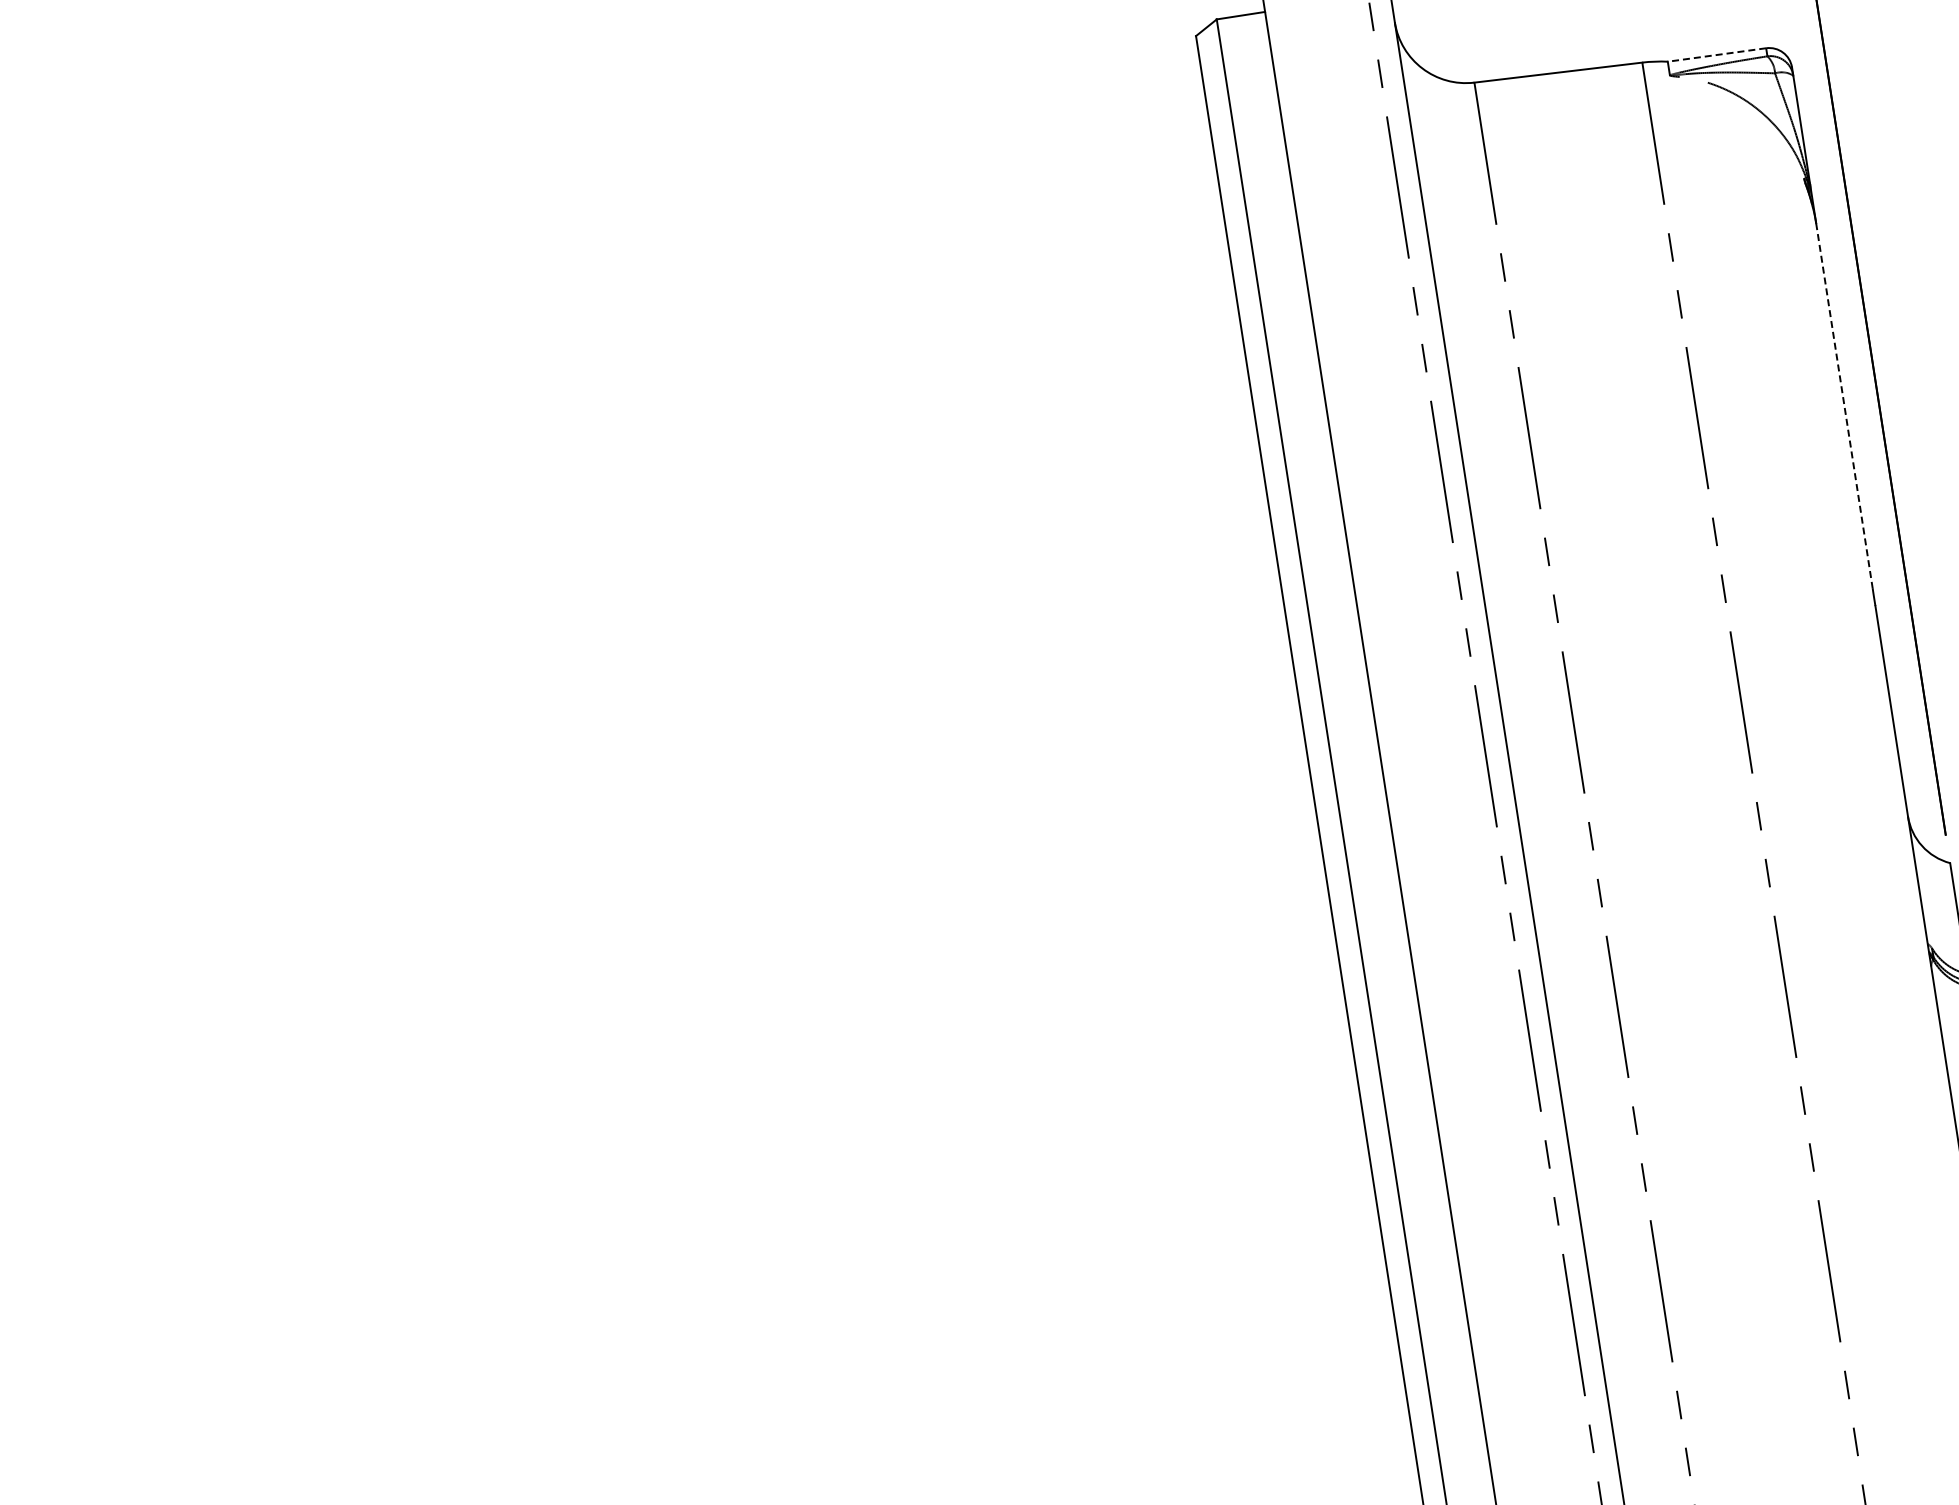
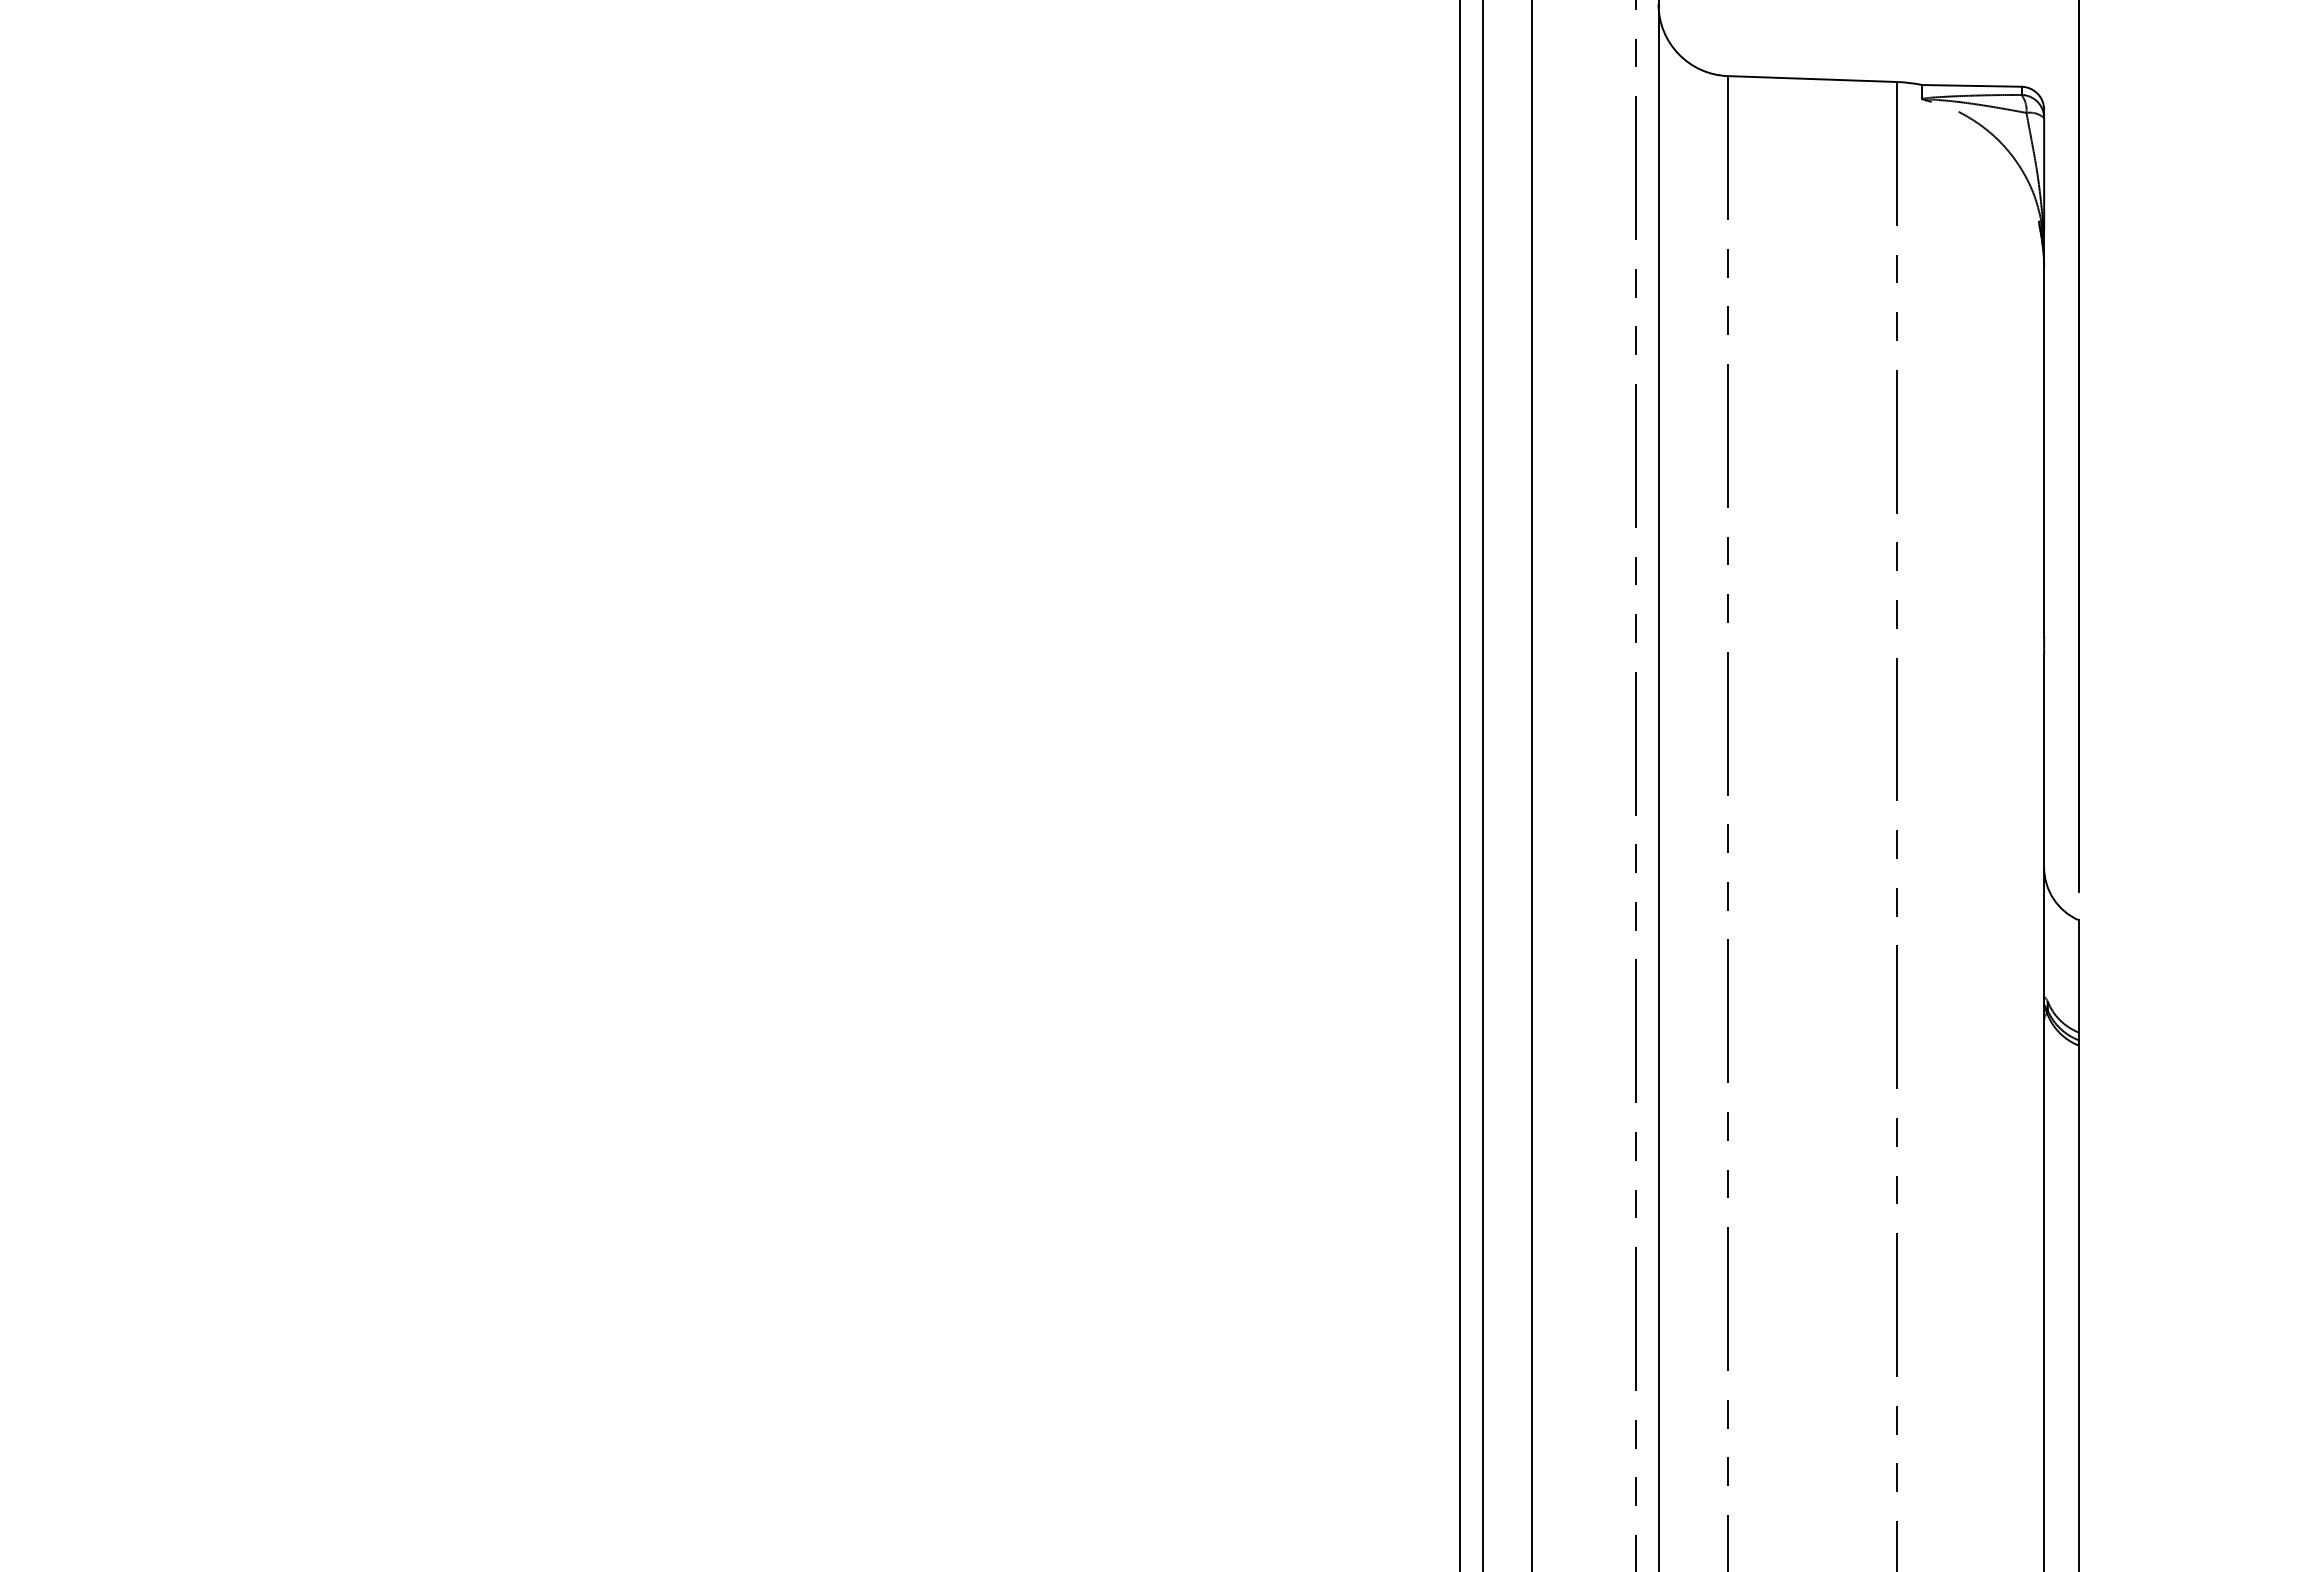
line: (1716, 54) -> (1971, 85), dashed -> solid
line: (1844, 405) -> (2044, 451), dashed -> solid

